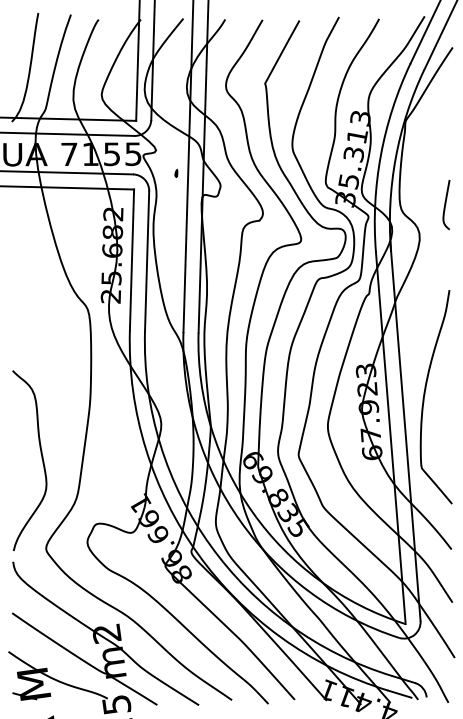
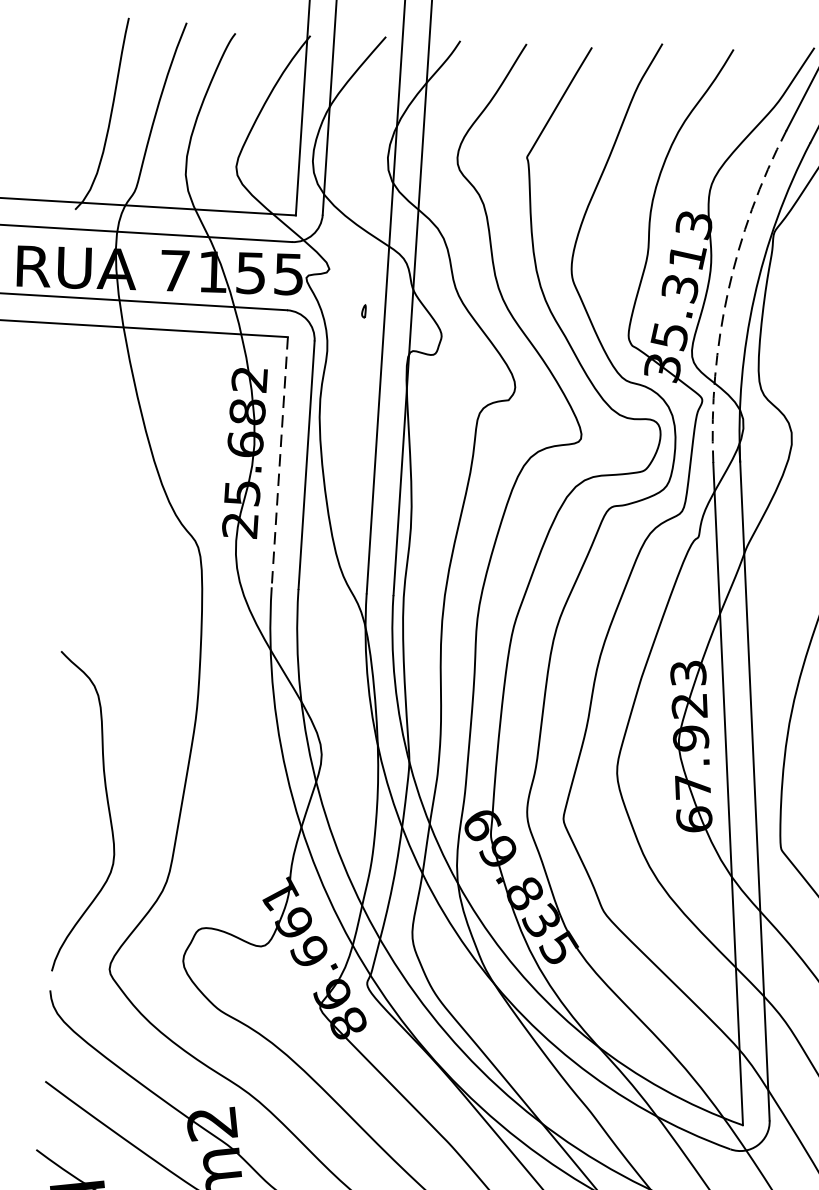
arc: (380, 155) -> (727, 292), solid -> dashed
line: (132, 260) -> (280, 463), solid -> dashed

